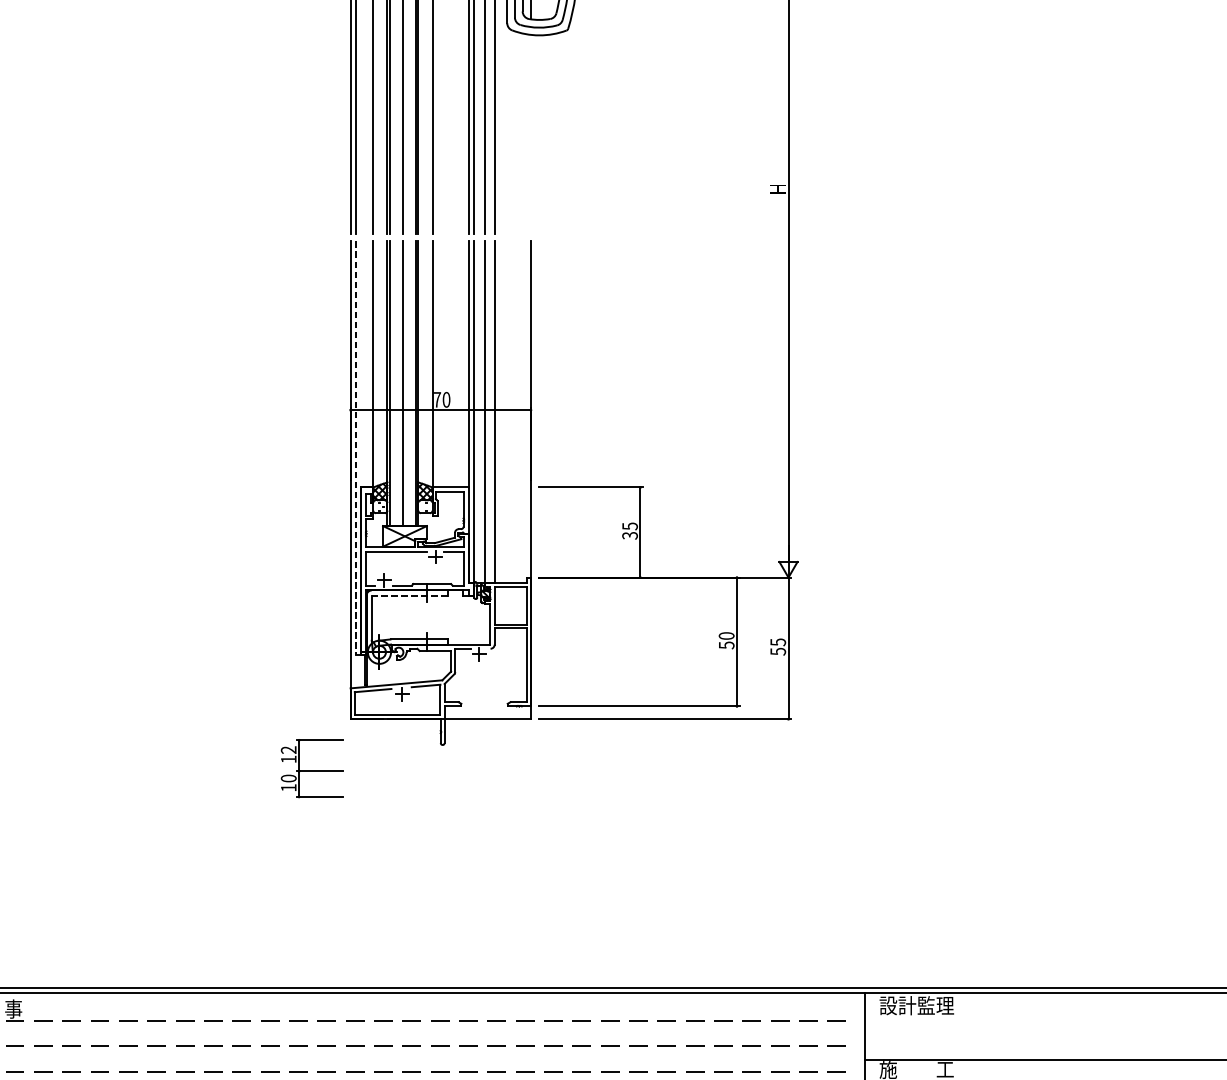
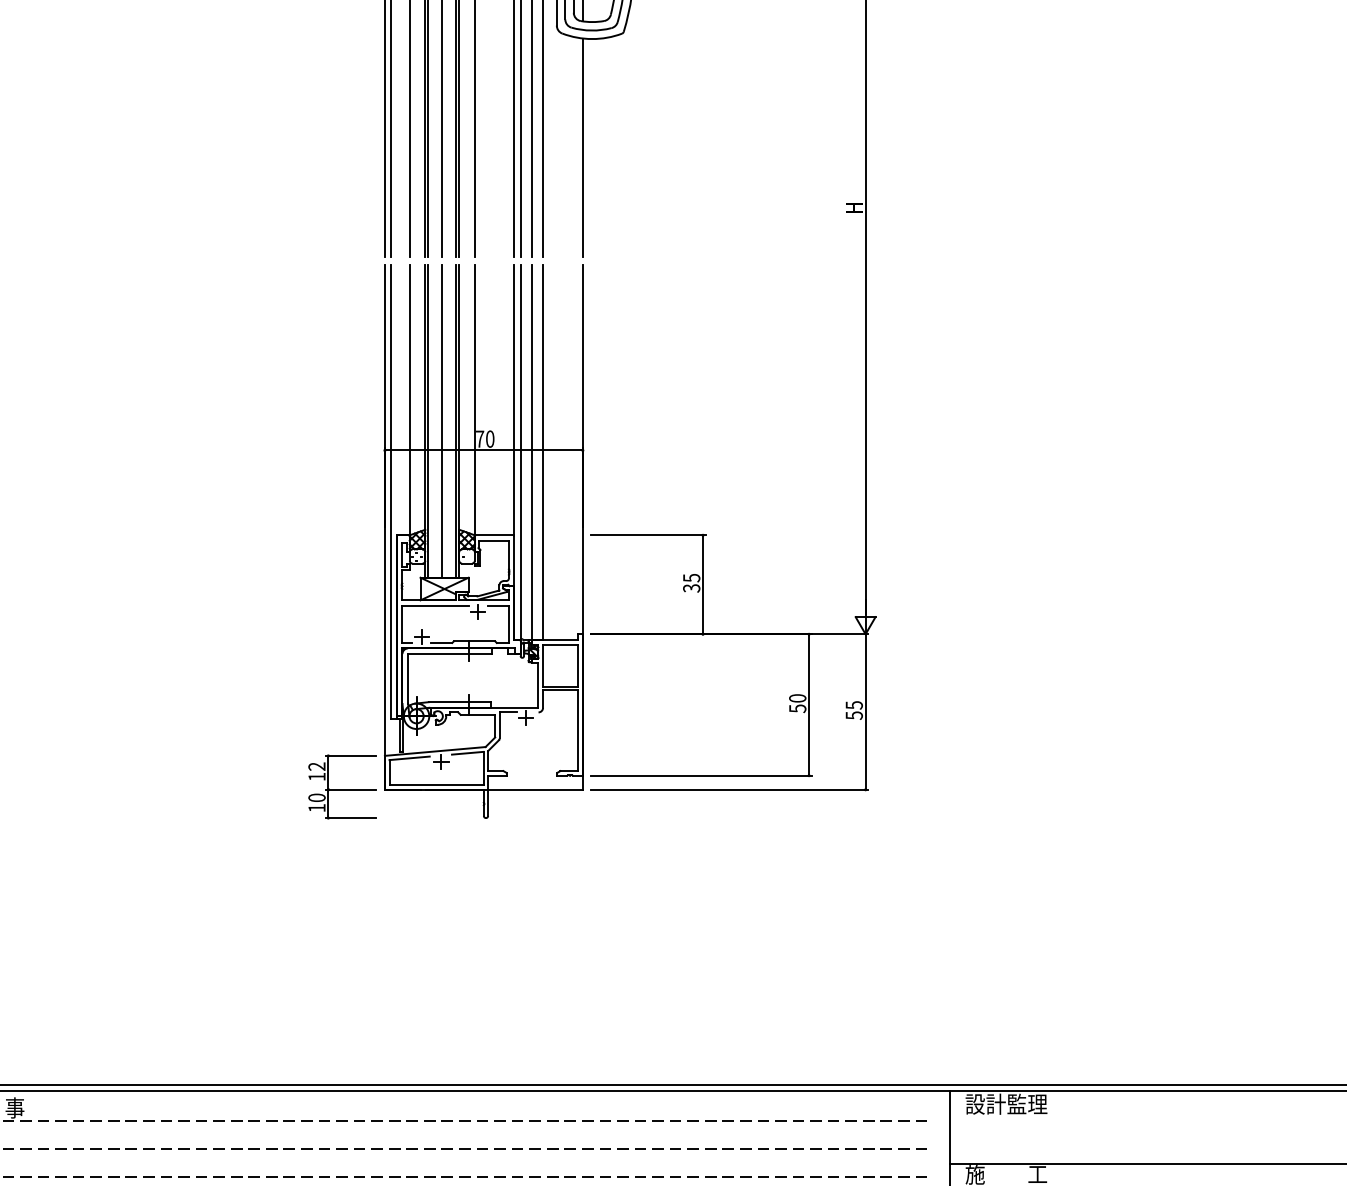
line: (530, 134) -> (582, 147), added
line: (355, 448) -> (390, 492), dashed -> solid
line: (409, 596) -> (449, 654), dashed -> solid
part: (311, 768) -> (342, 786), moved

